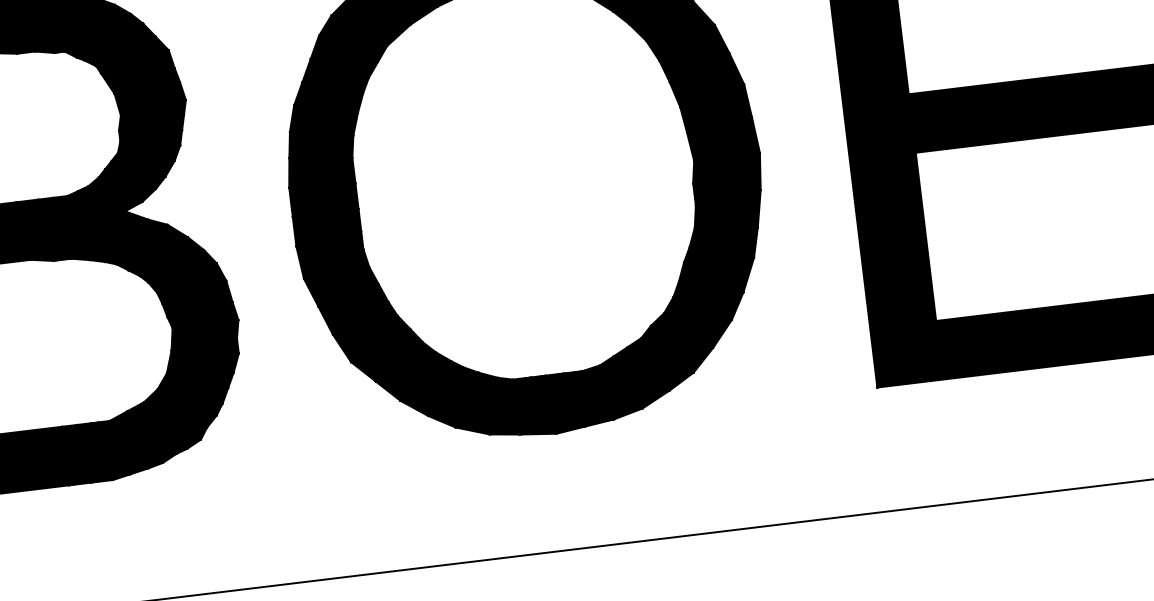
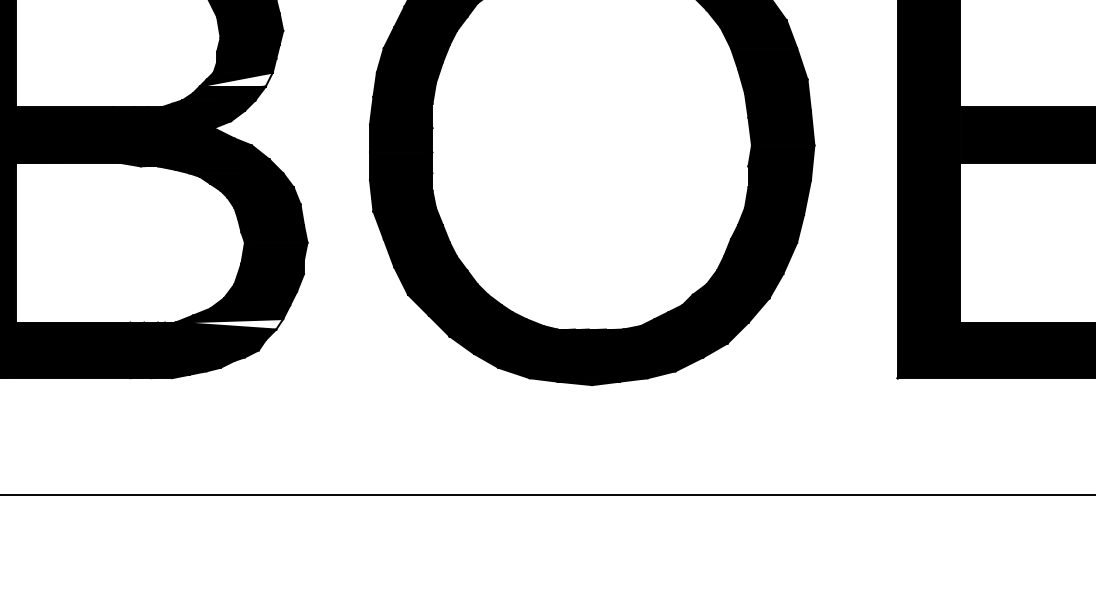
fill: (141, 157) -> (235, 79), removed
fill: (166, 416) -> (229, 324), removed

